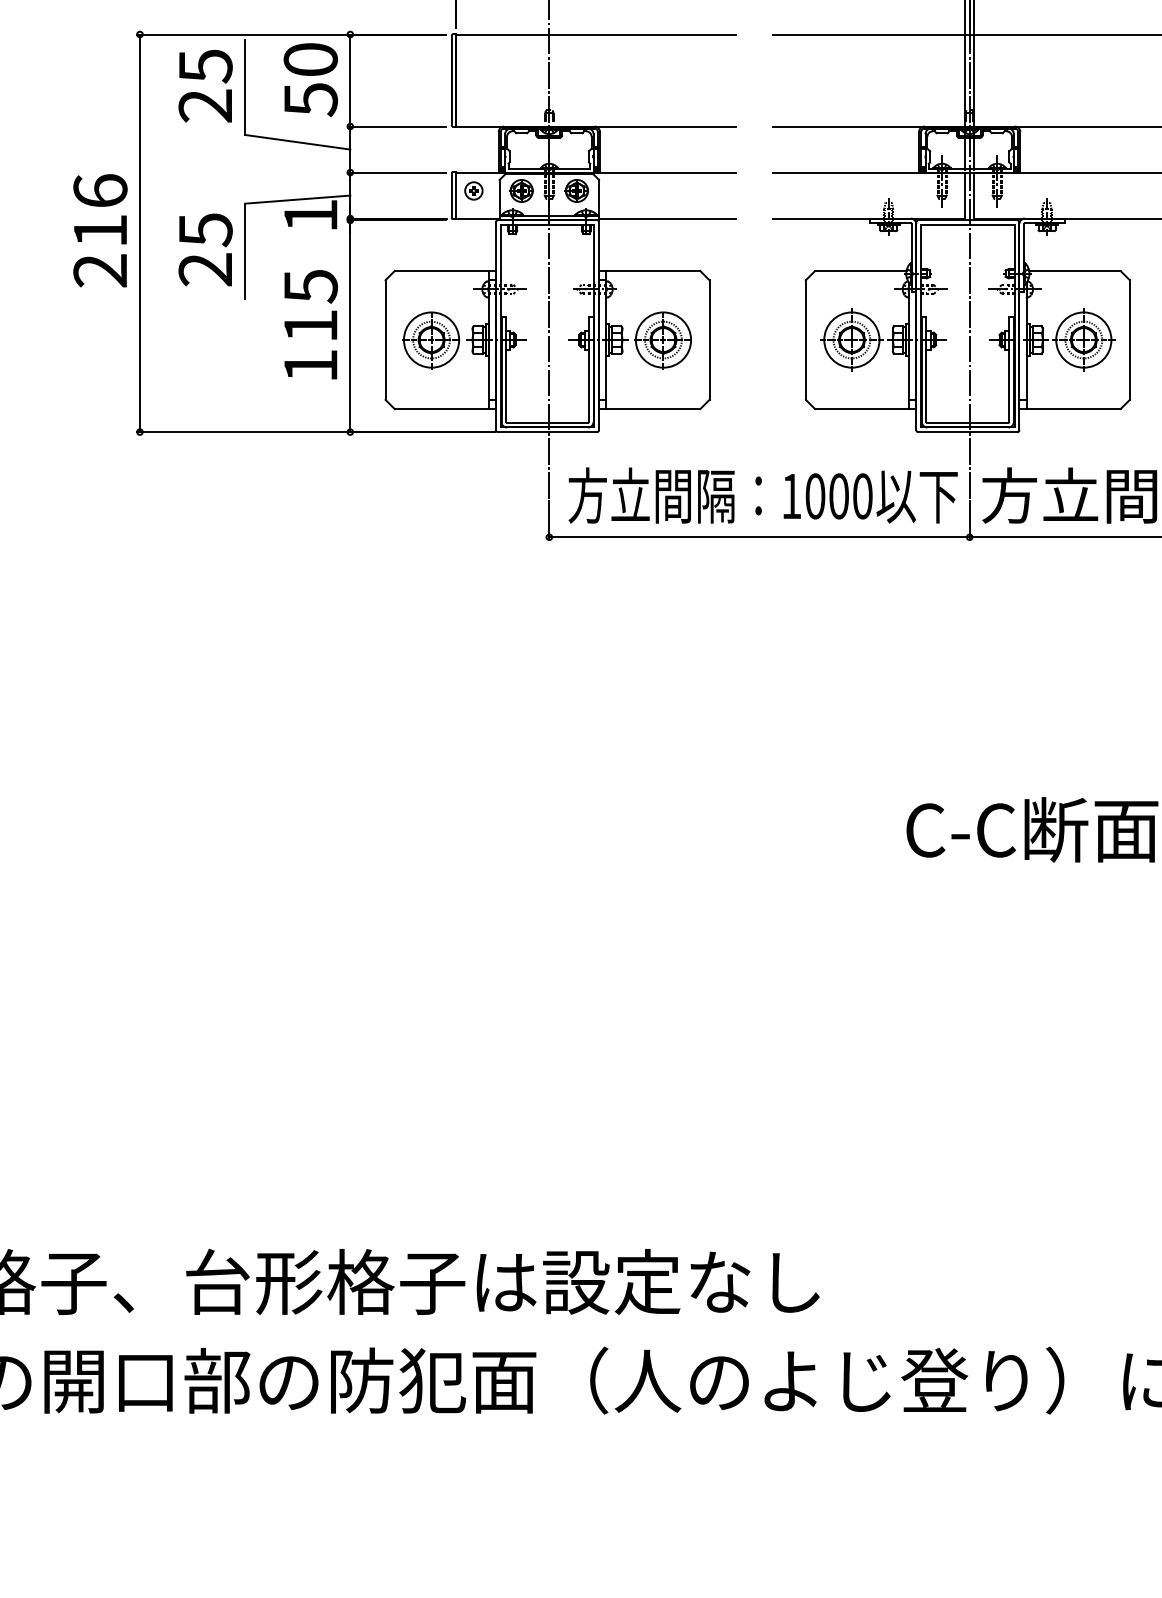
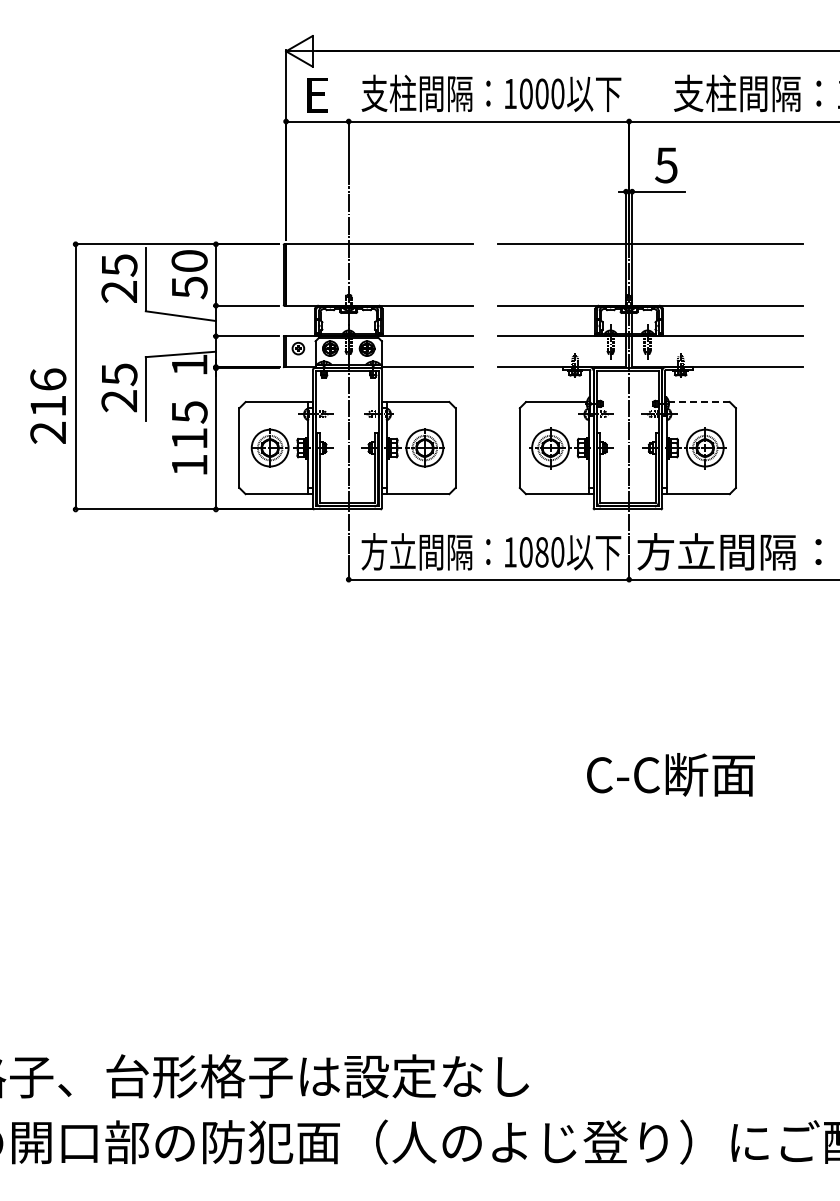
text: (100, 229) -> (48, 405), moved
line: (1075, 271) -> (699, 402), solid -> dashed
text: (838, 496) -> (541, 552), 1000 -> 1080

